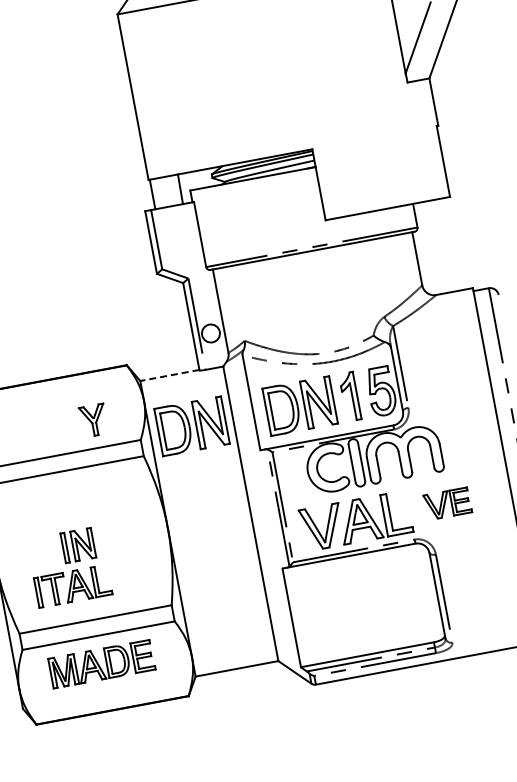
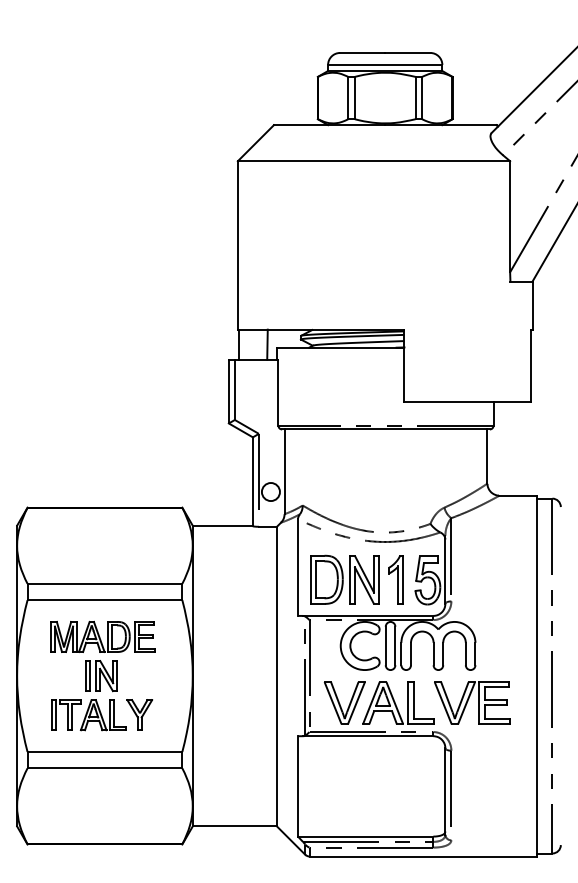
line: (169, 375) -> (222, 525), dashed -> solid
part: (93, 420) -> (139, 714), moved
part: (191, 426) -> (234, 579), removed
part: (447, 503) -> (472, 702), size x1.67
part: (101, 663) -> (102, 636), moved

